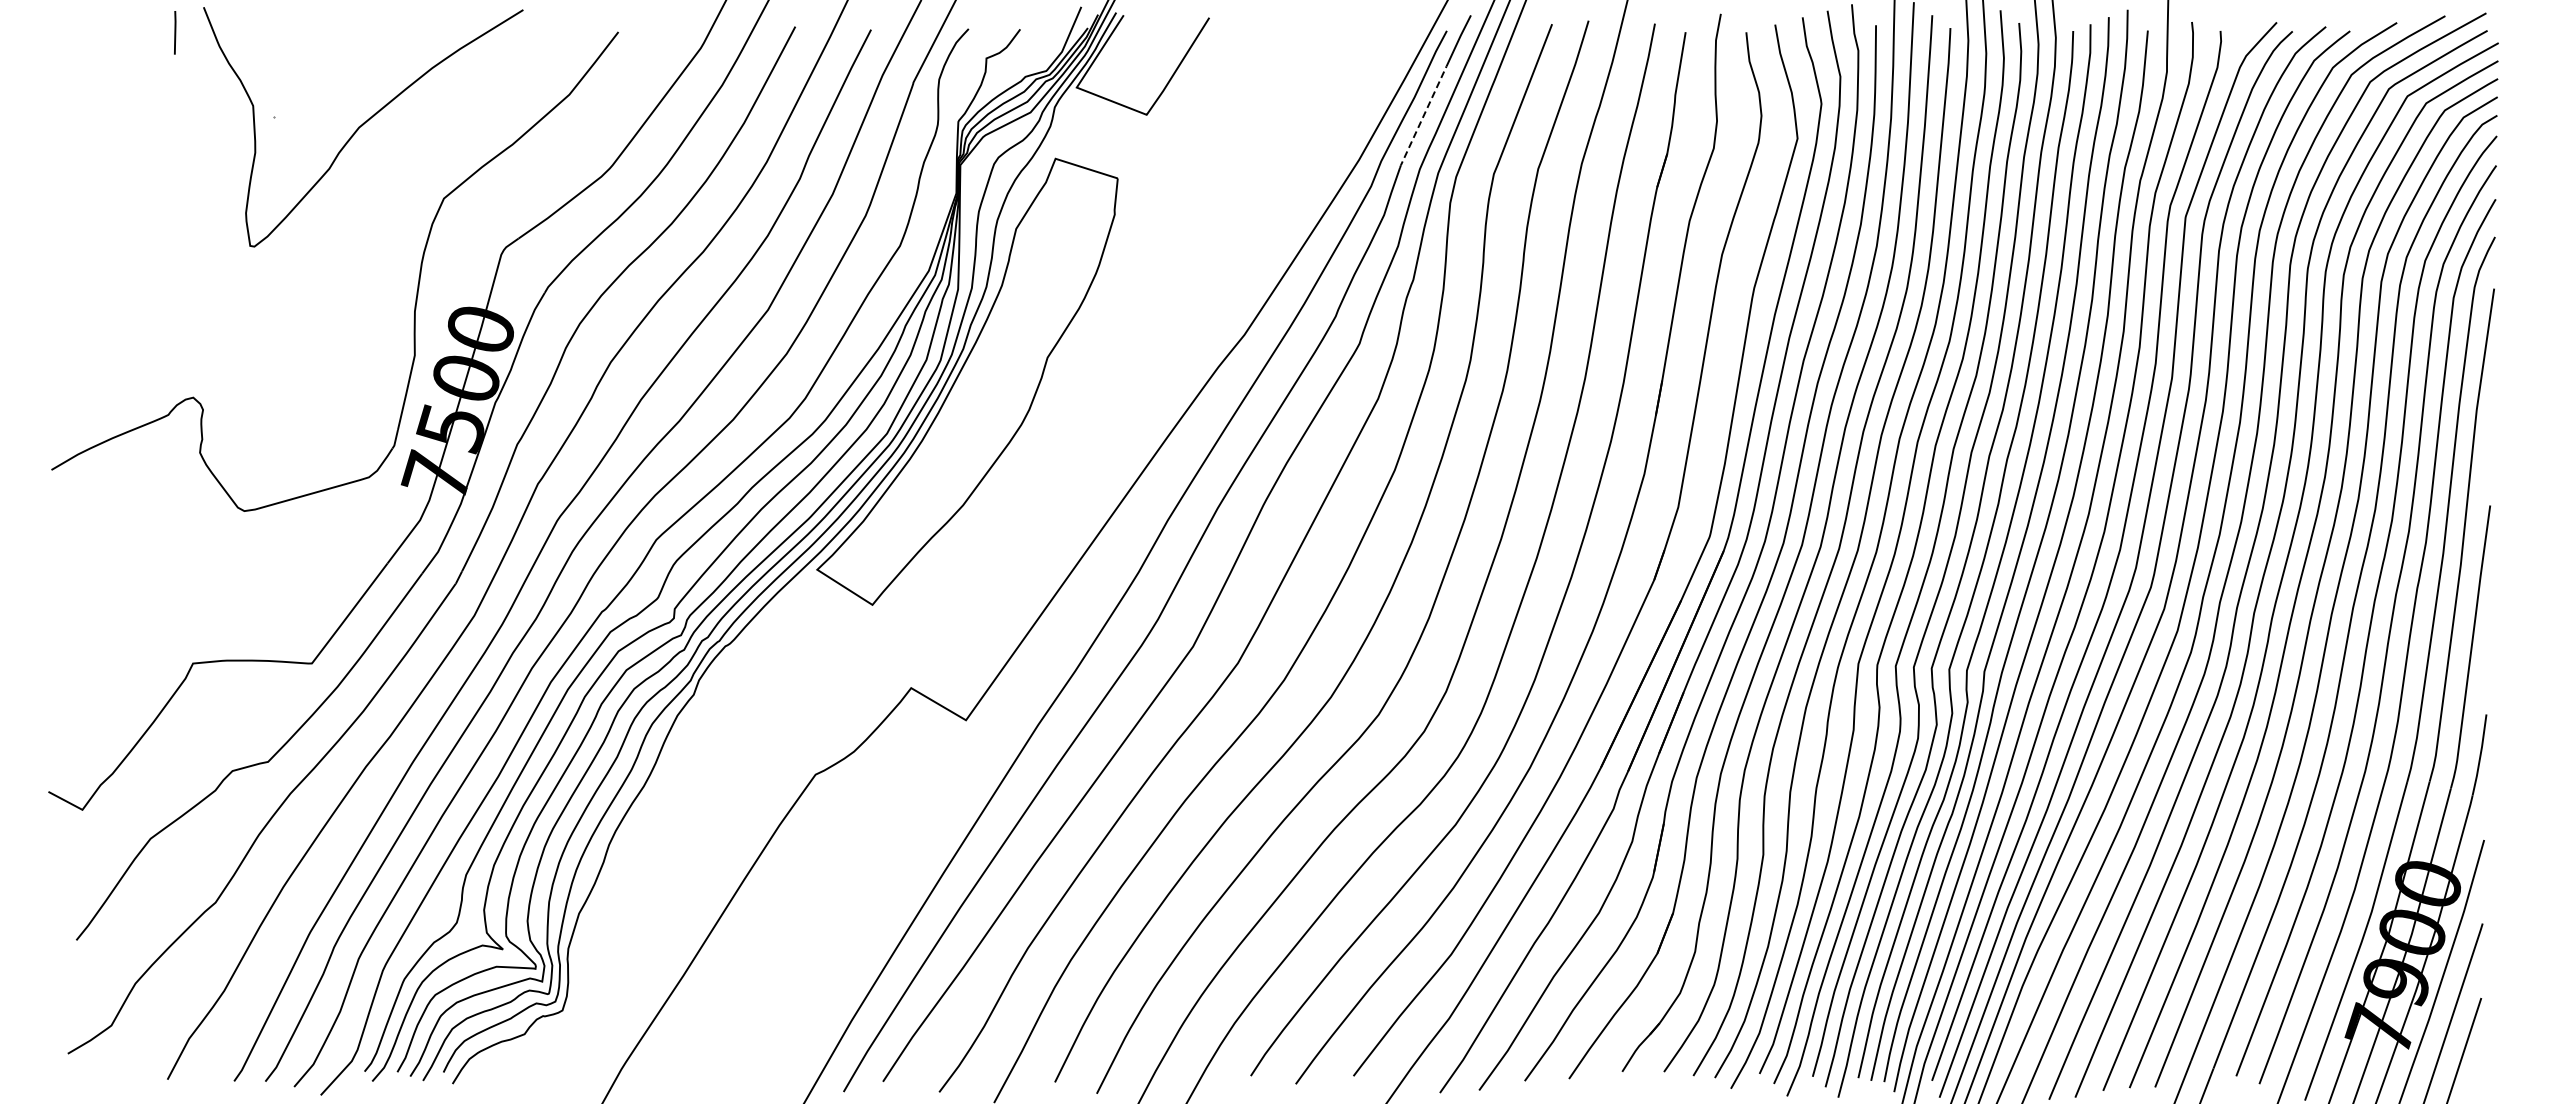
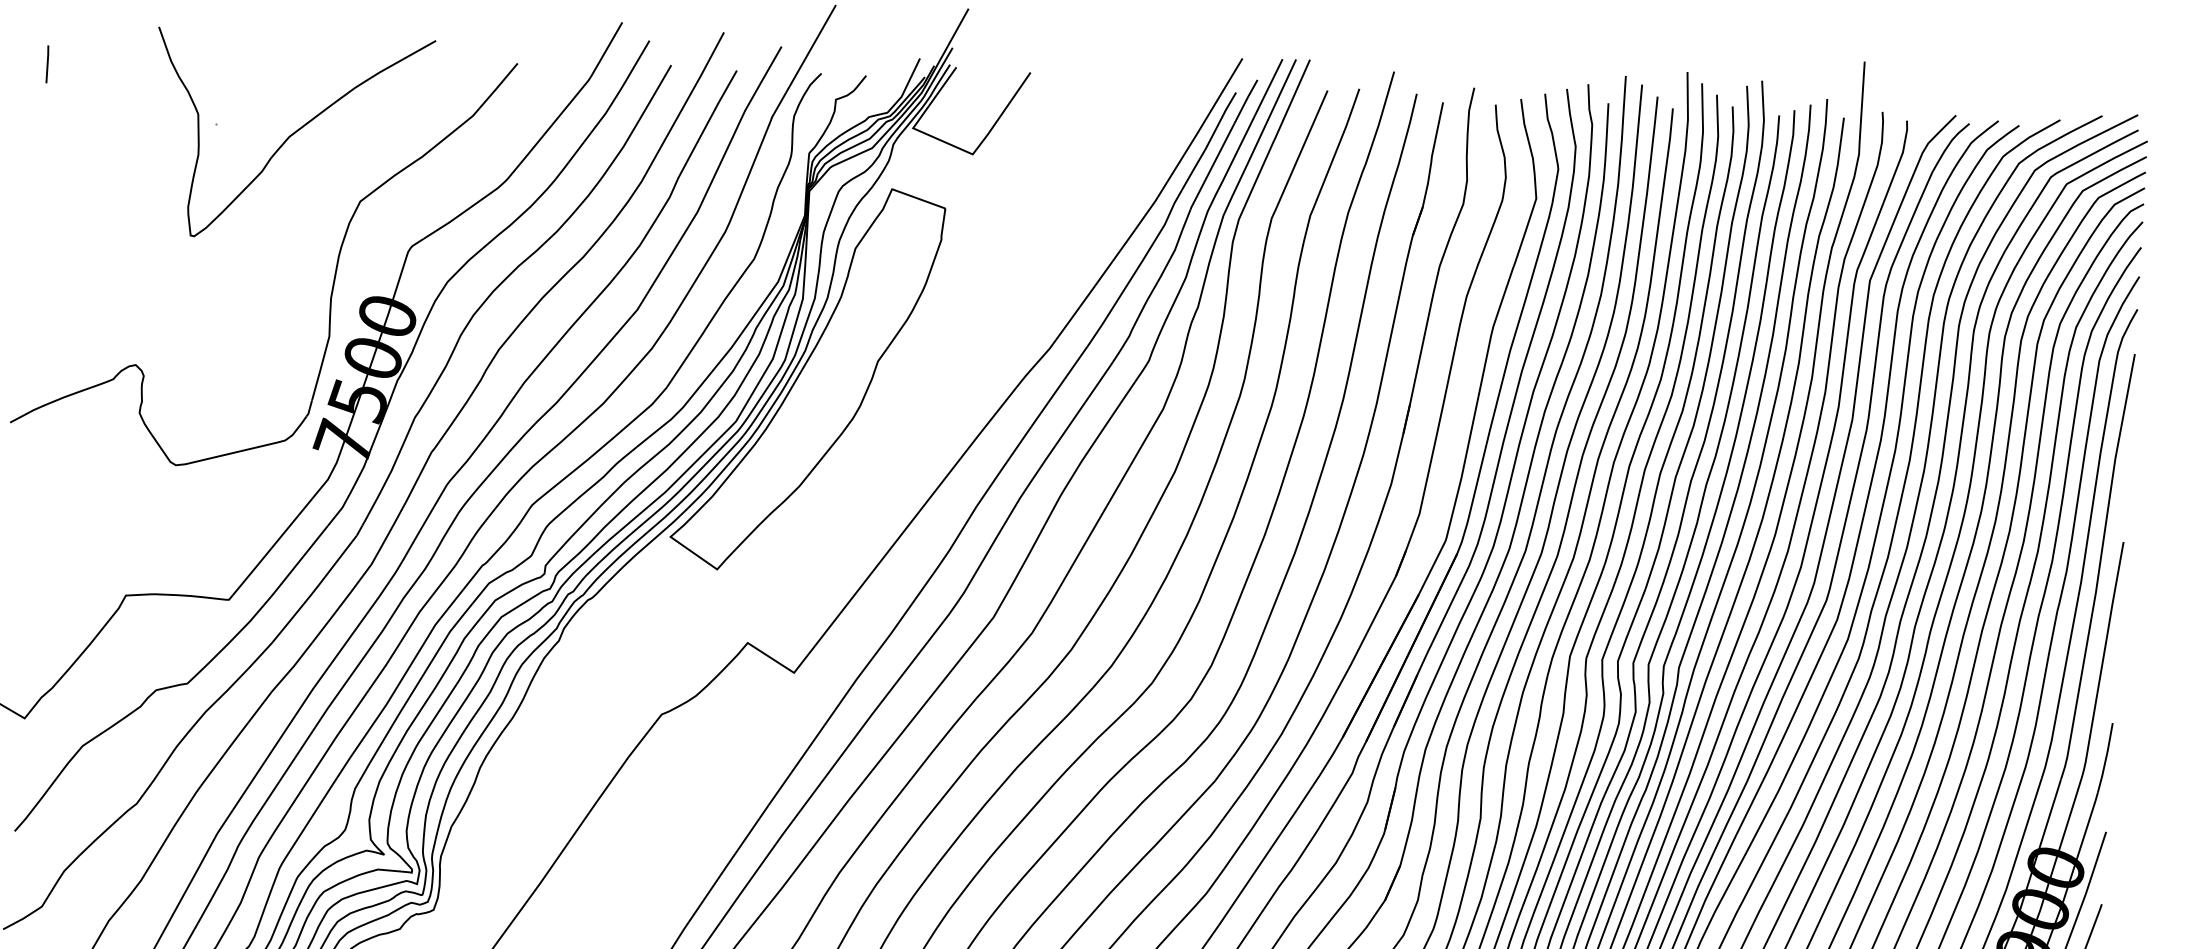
line: (175, 32) -> (47, 64), moved
line: (1422, 117) -> (1211, 166), dashed -> solid

